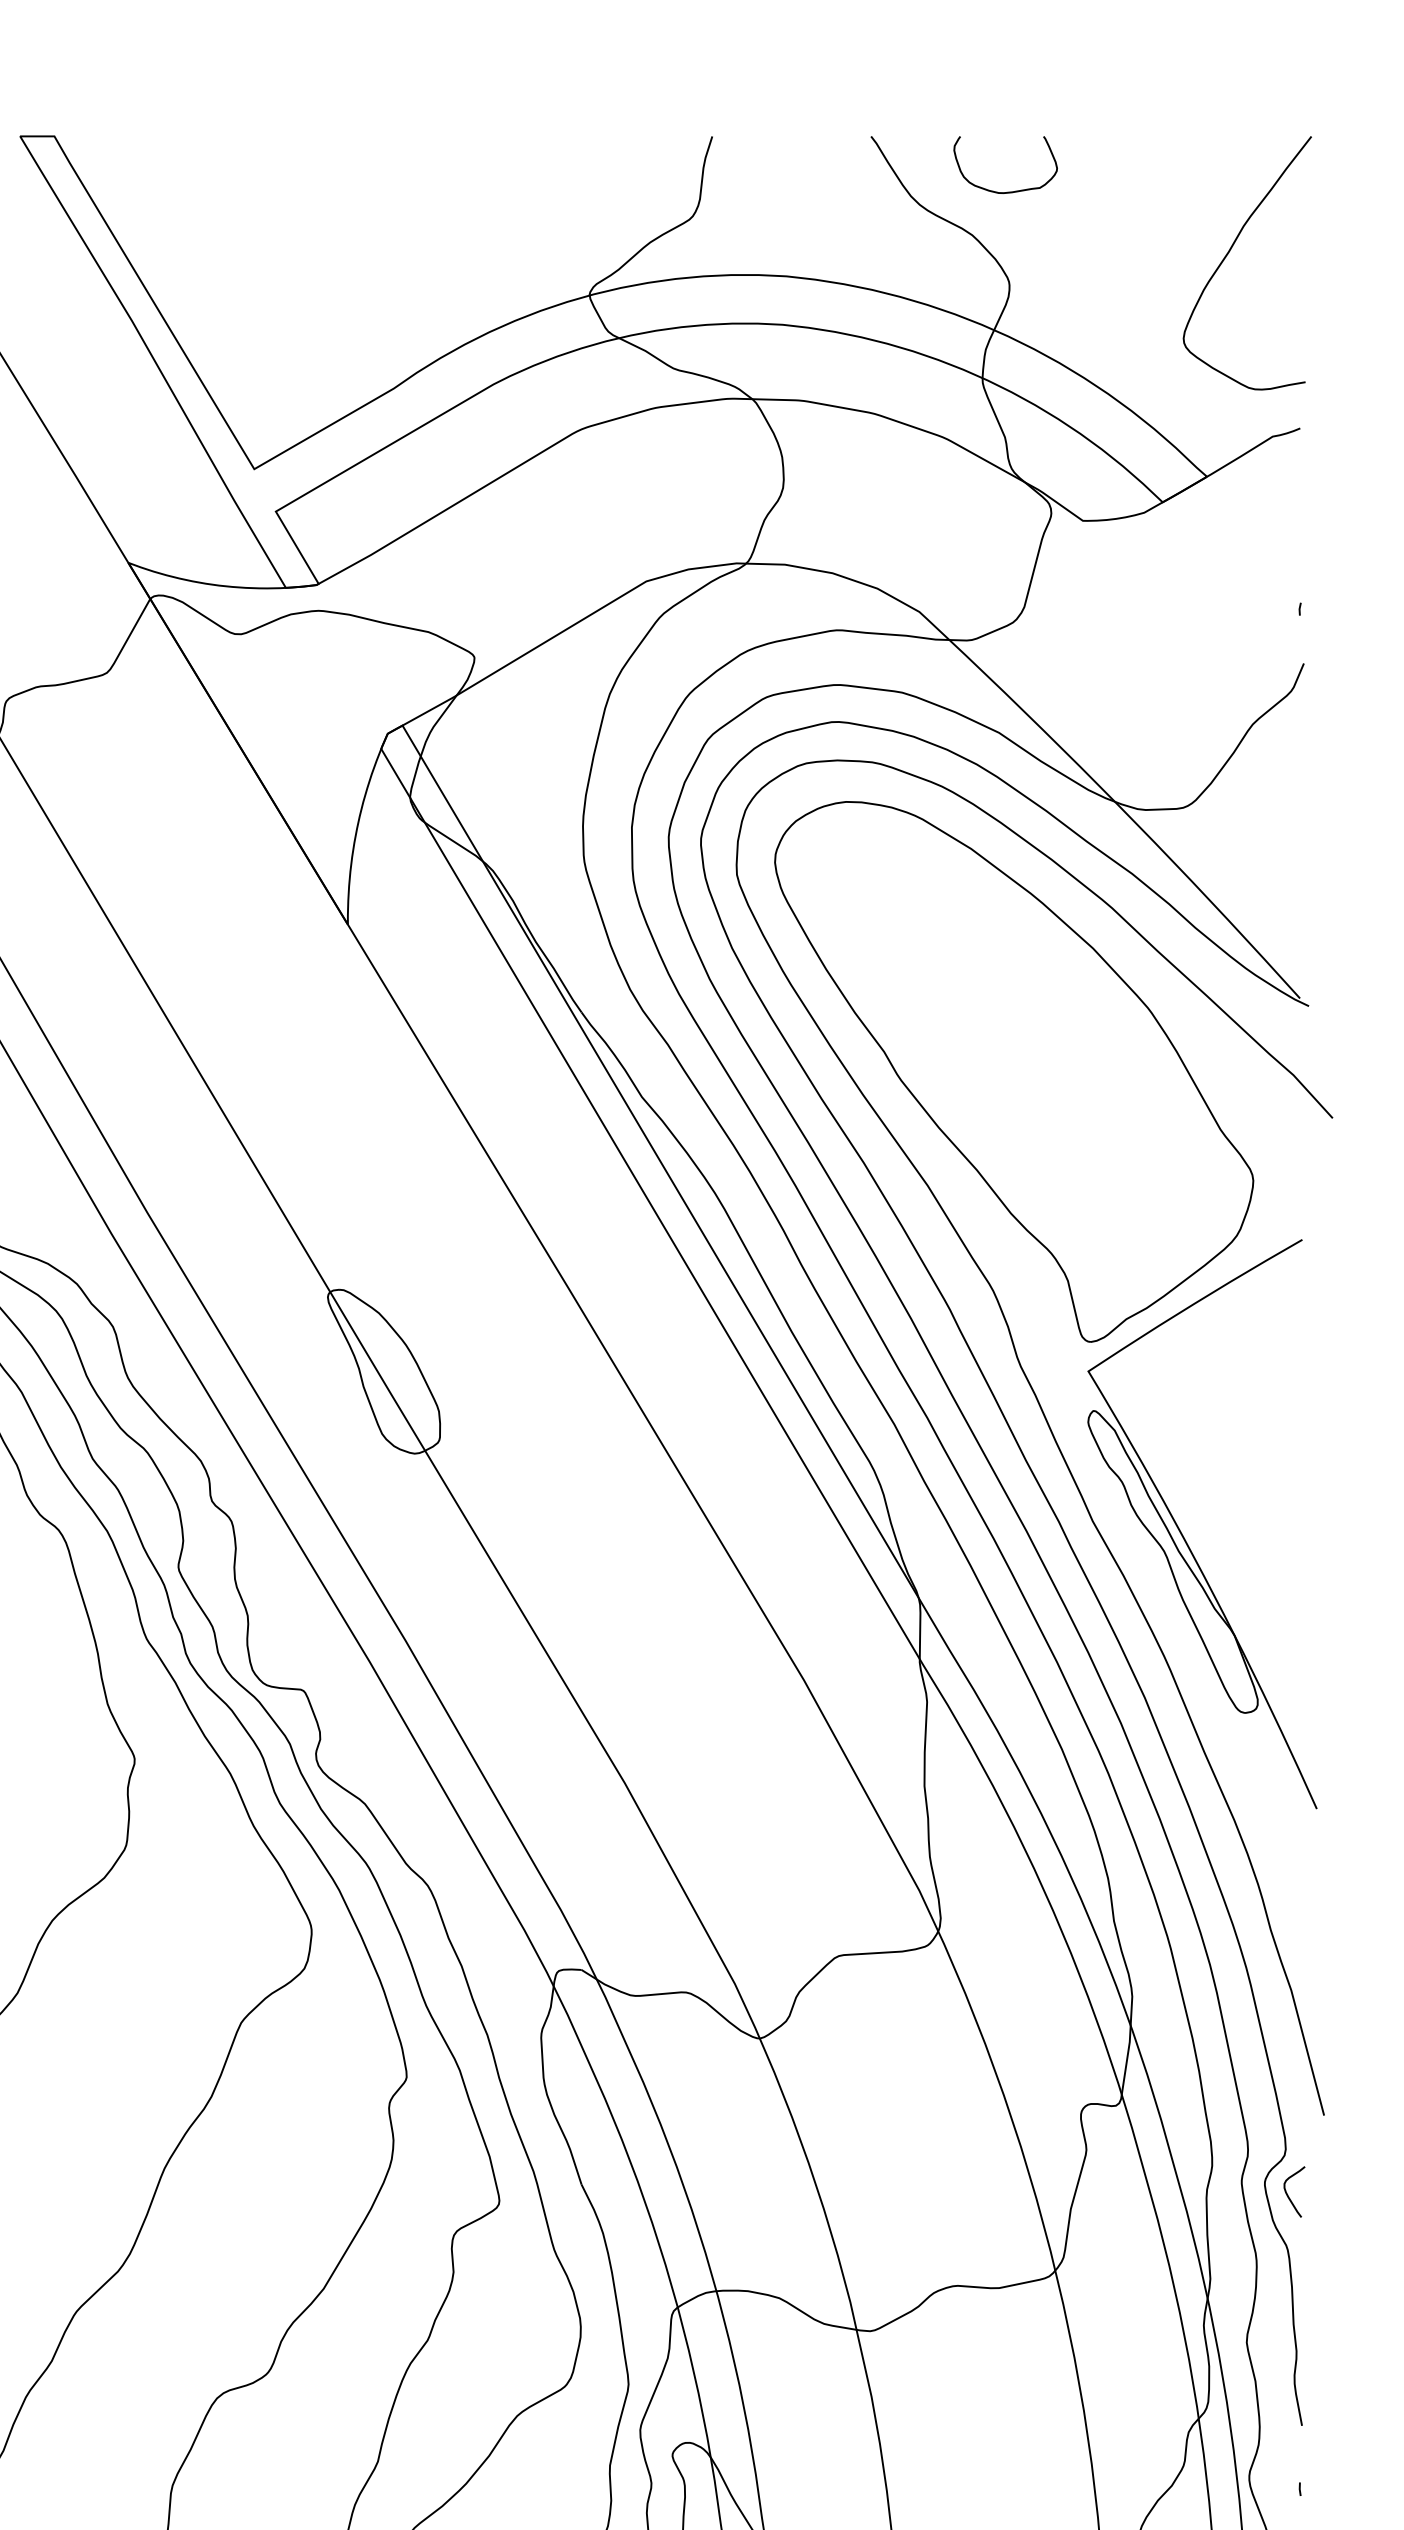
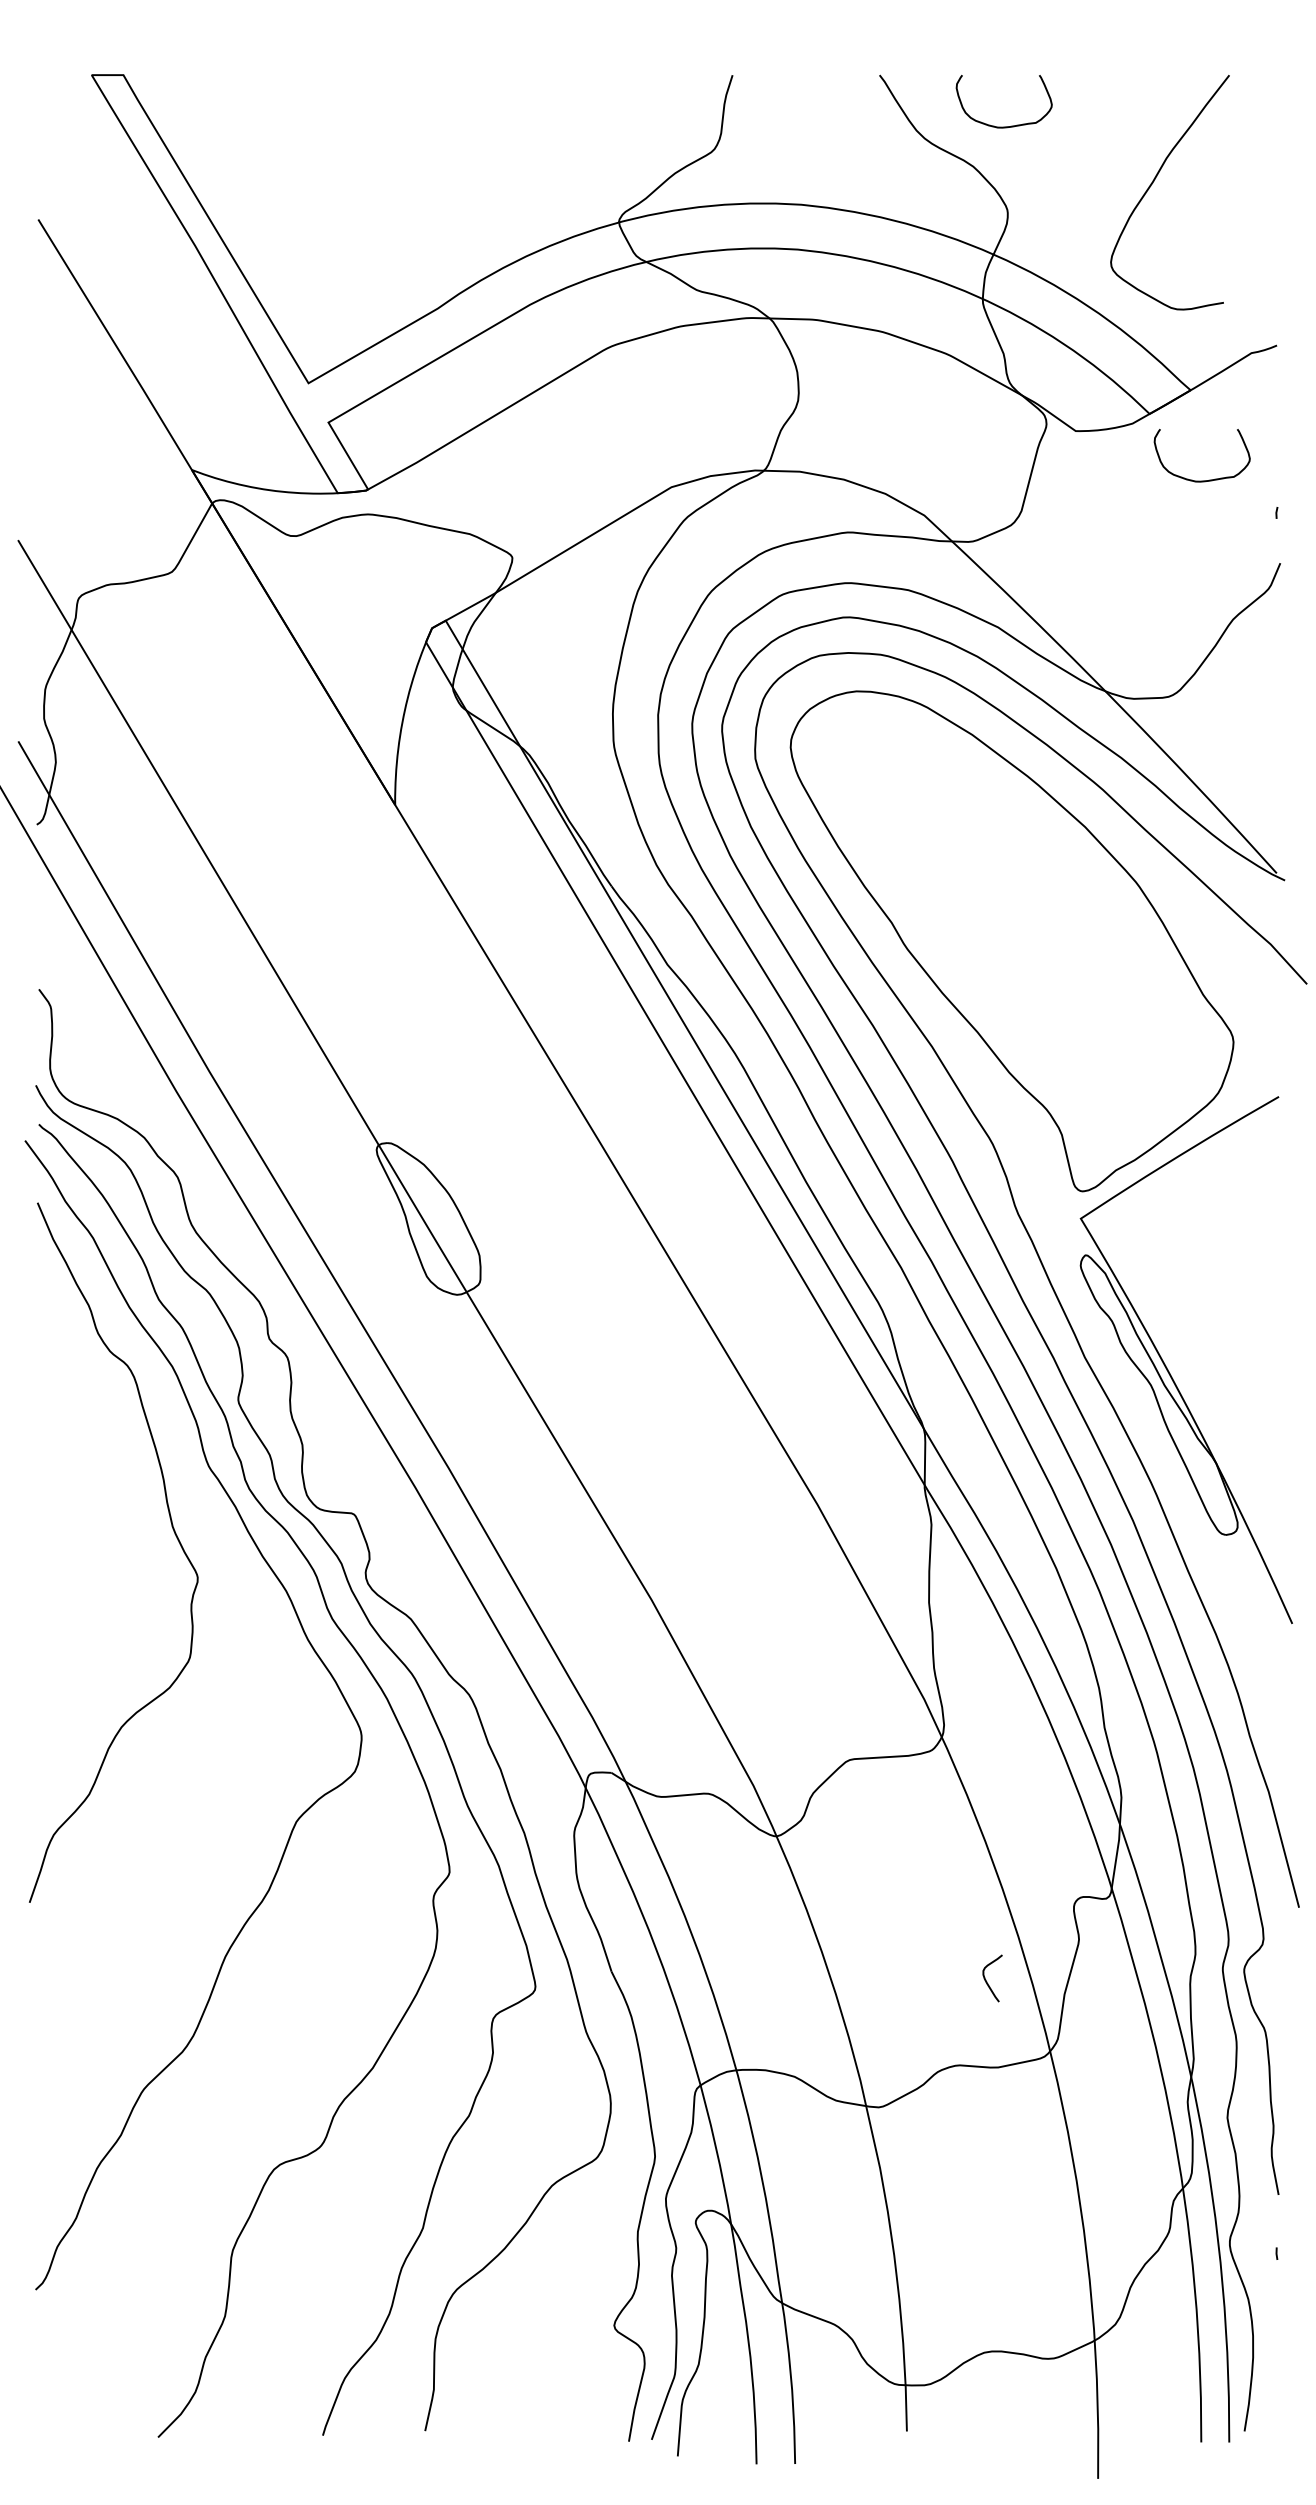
curve: (1229, 253) -> (1153, 183), moved
curve: (1218, 574) -> (1201, 480), added
curve: (1288, 2195) -> (987, 1981), moved

